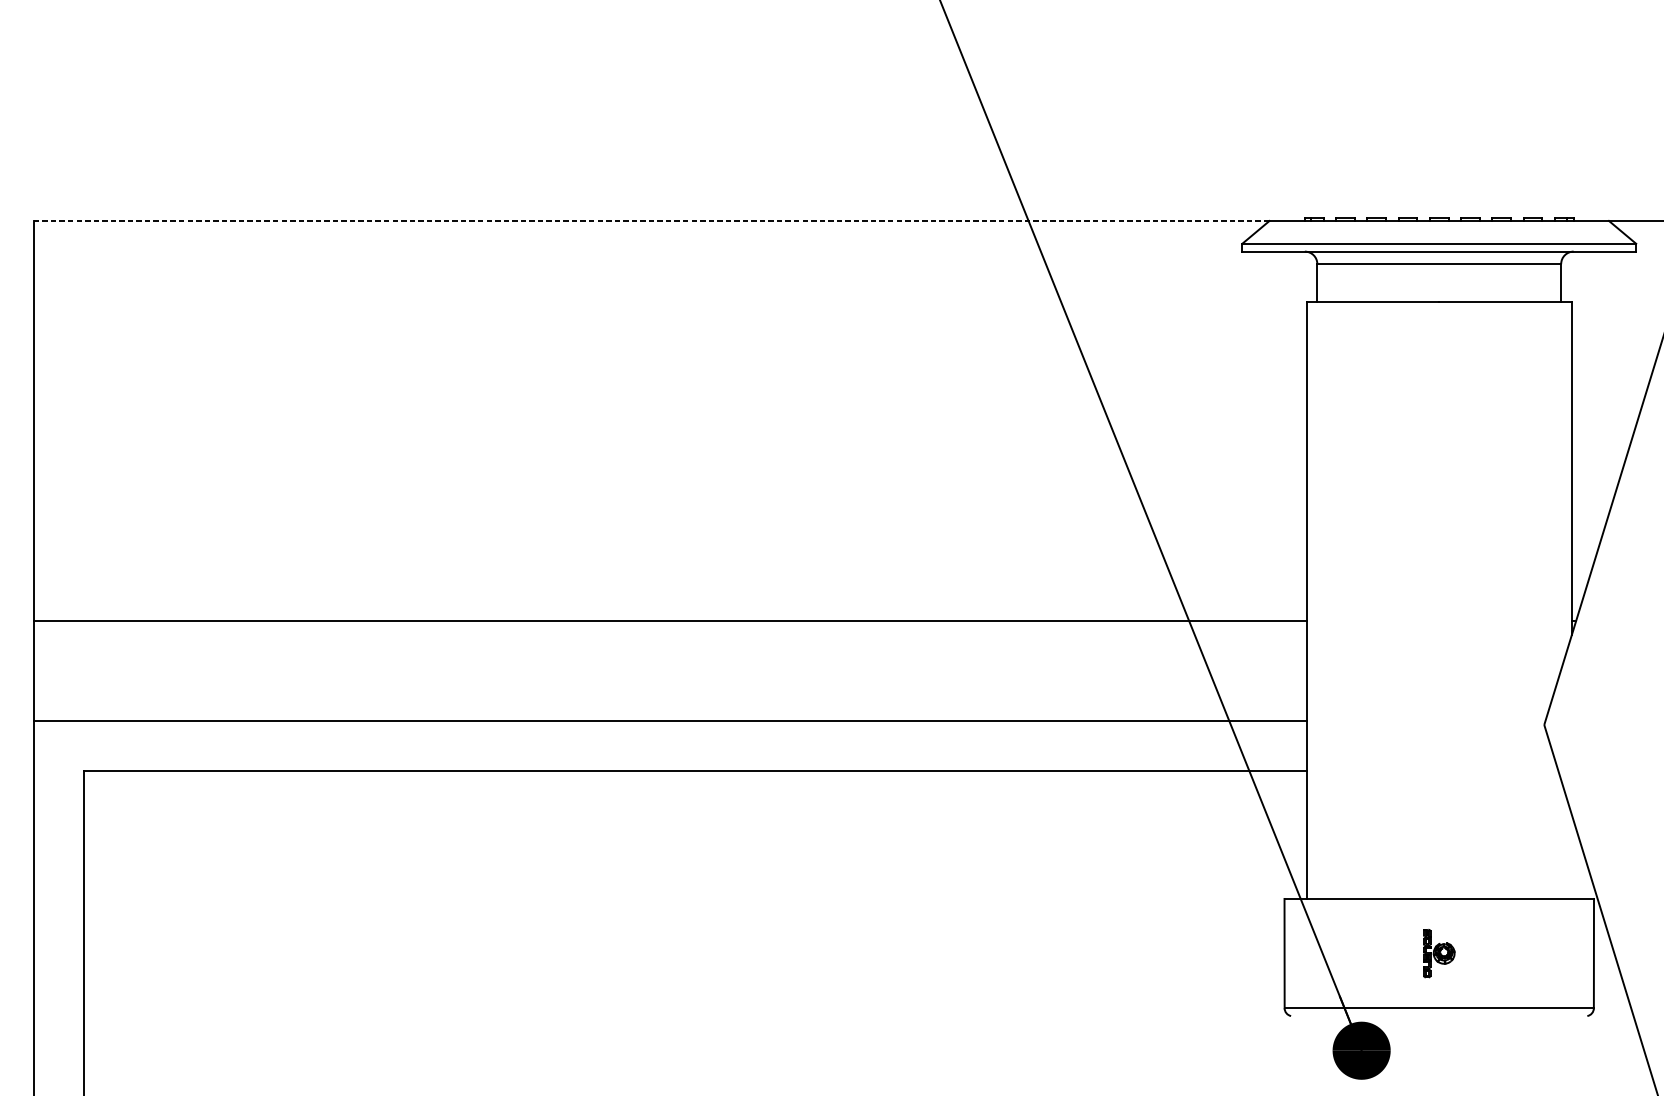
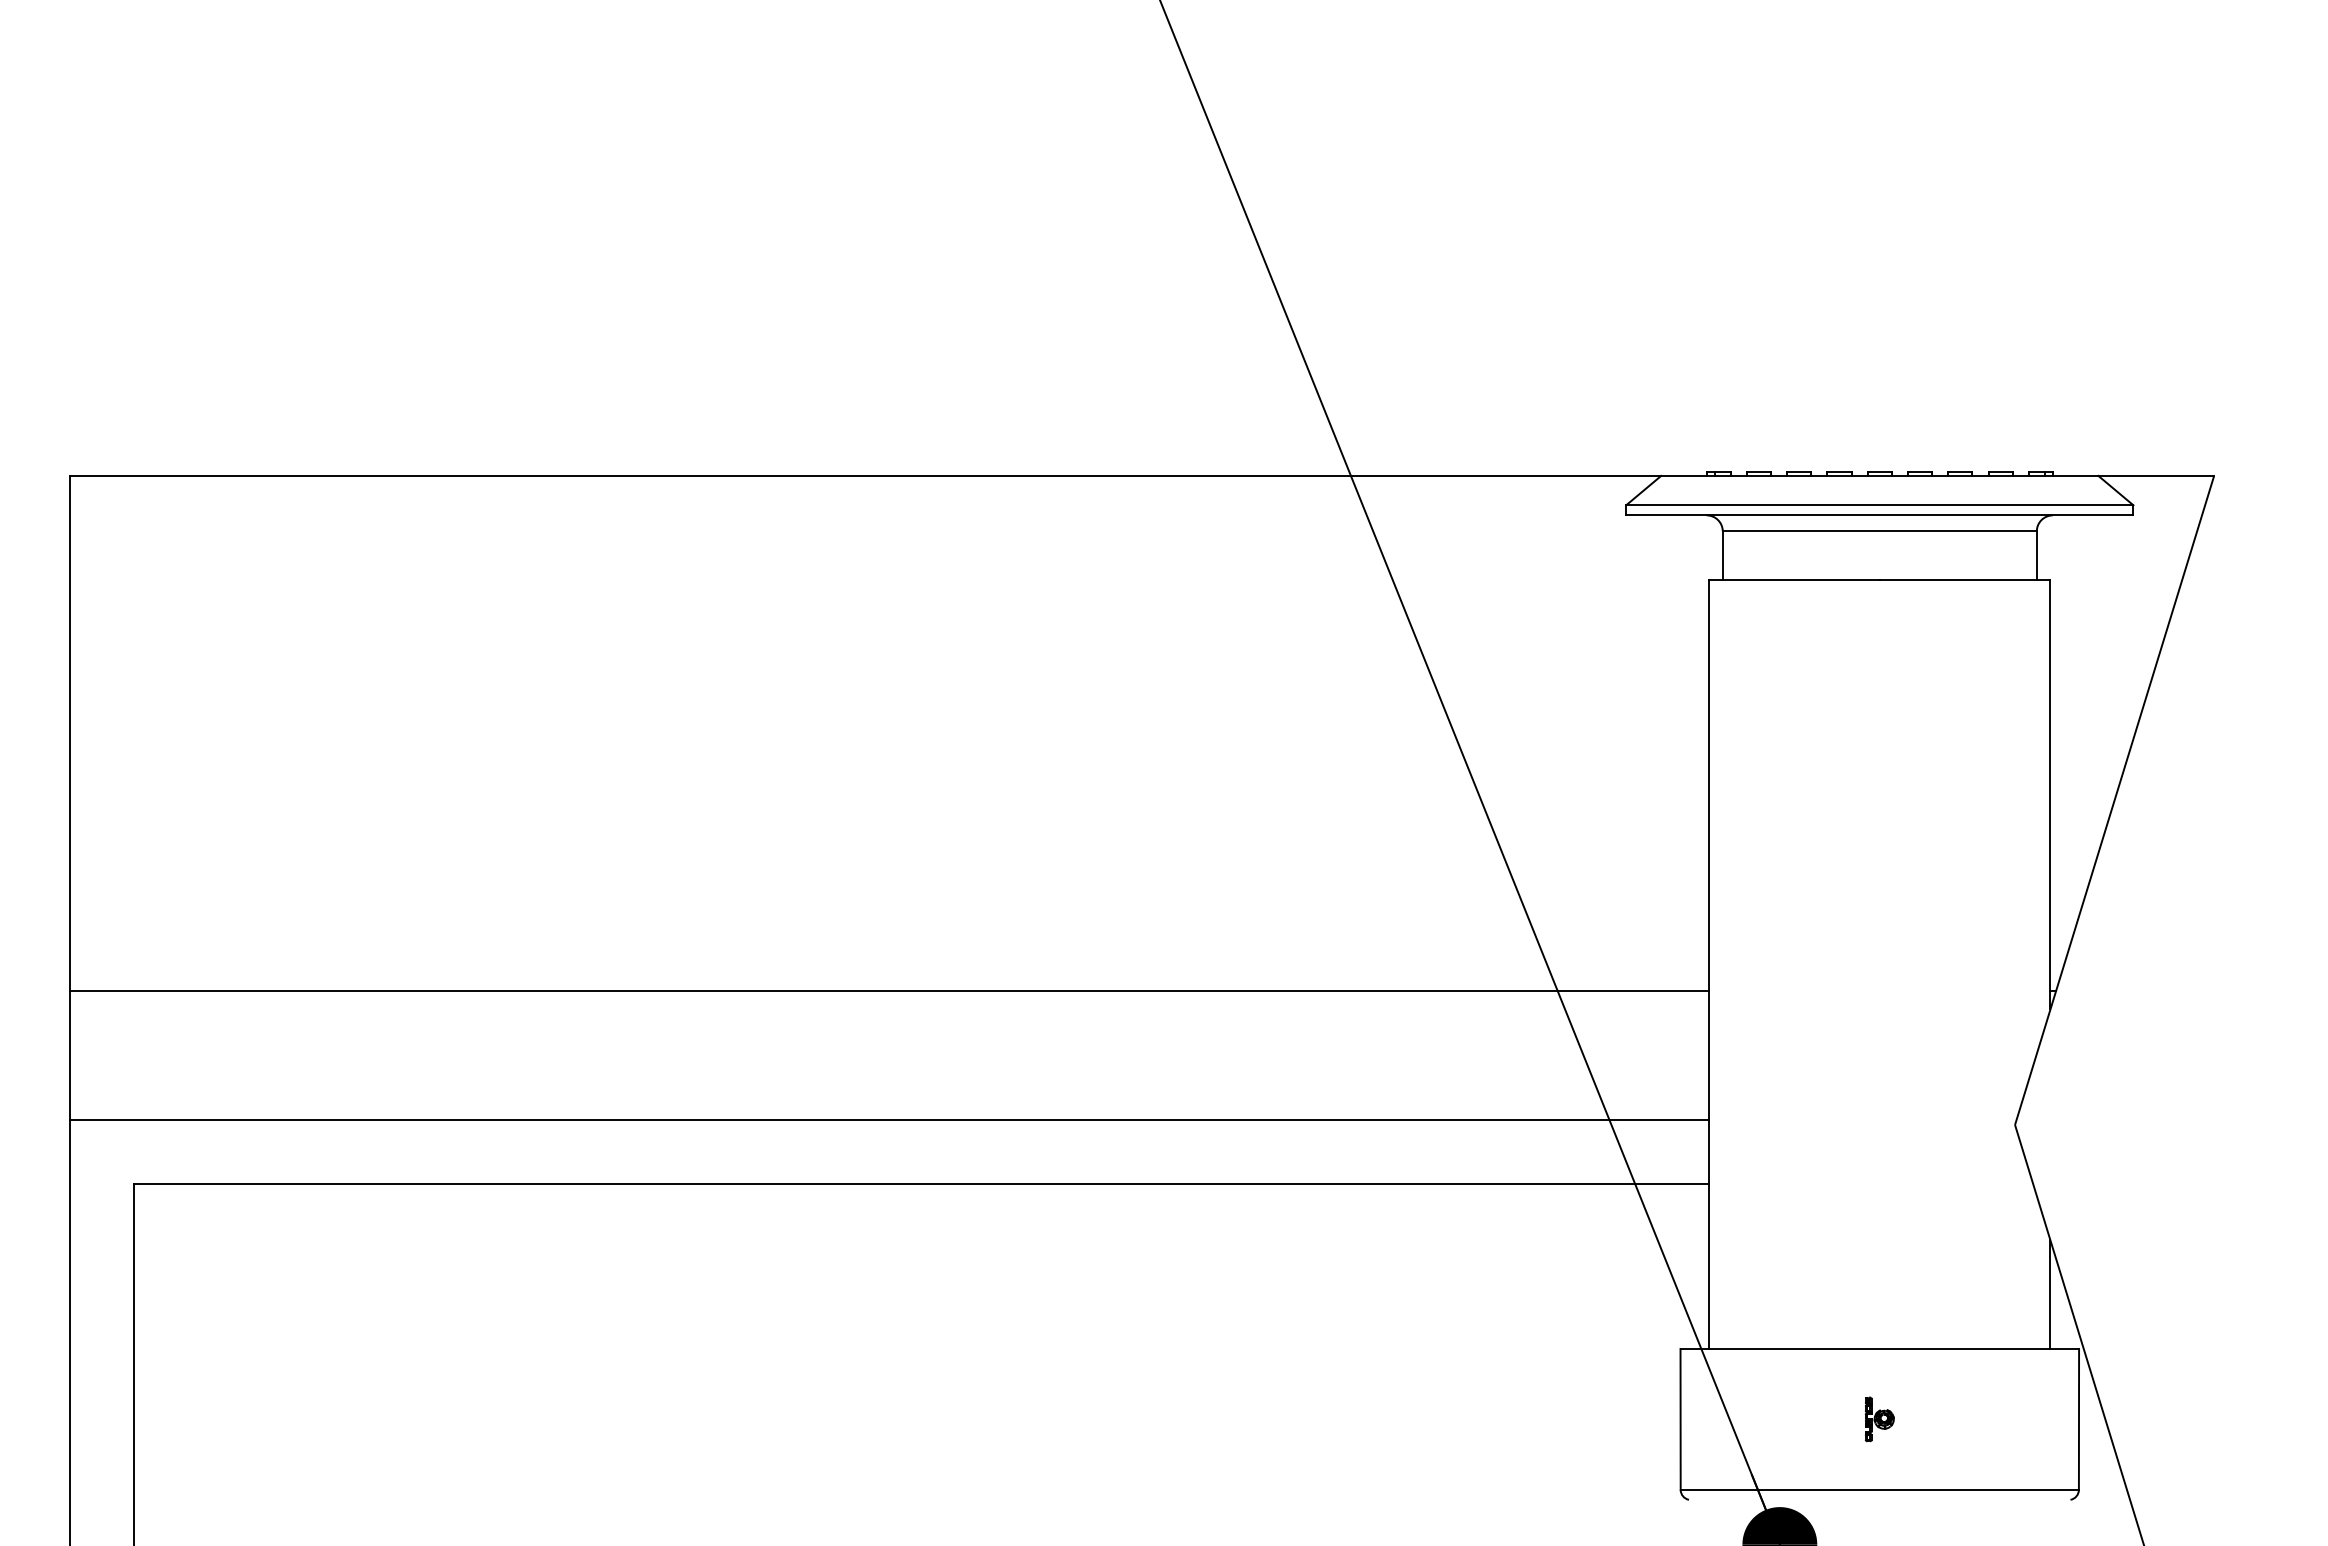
line: (651, 220) -> (865, 475), dashed -> solid
line: (1571, 856) -> (2050, 1294), added
part: (1439, 953) -> (1879, 1419), size x0.71

